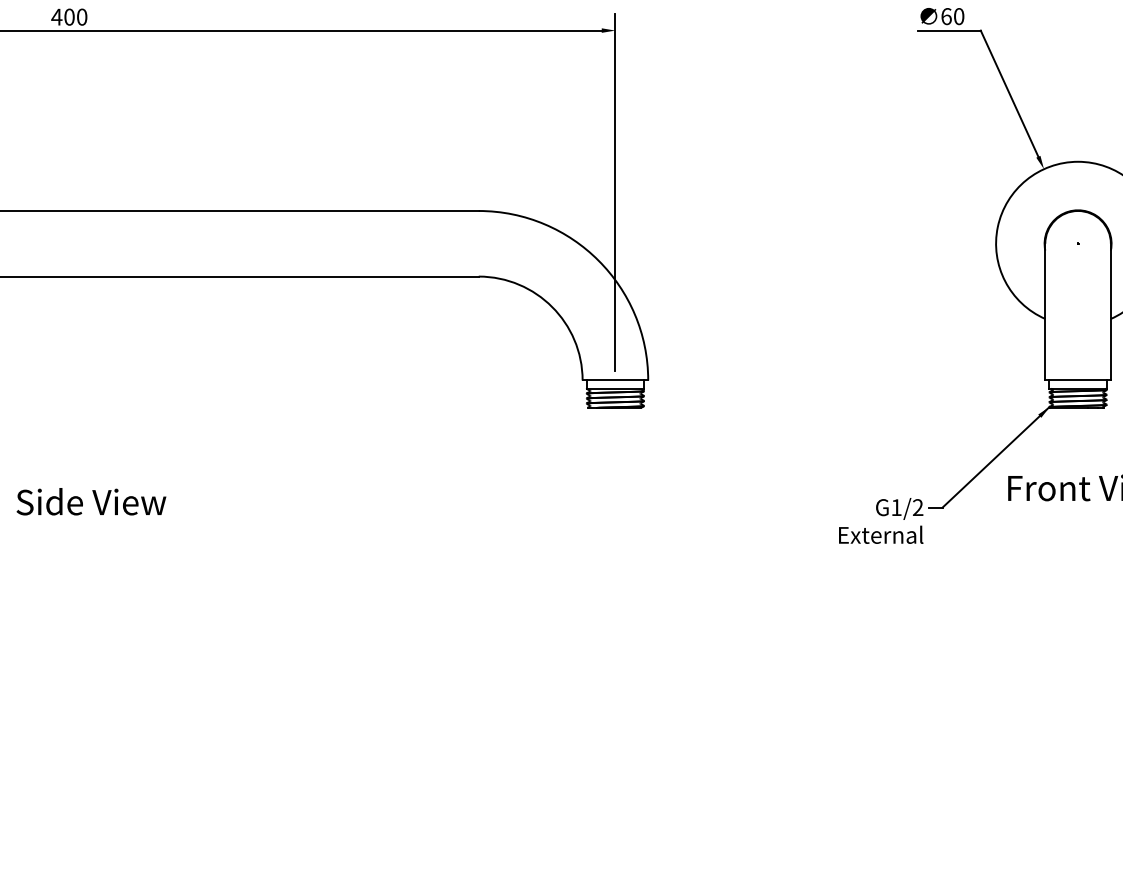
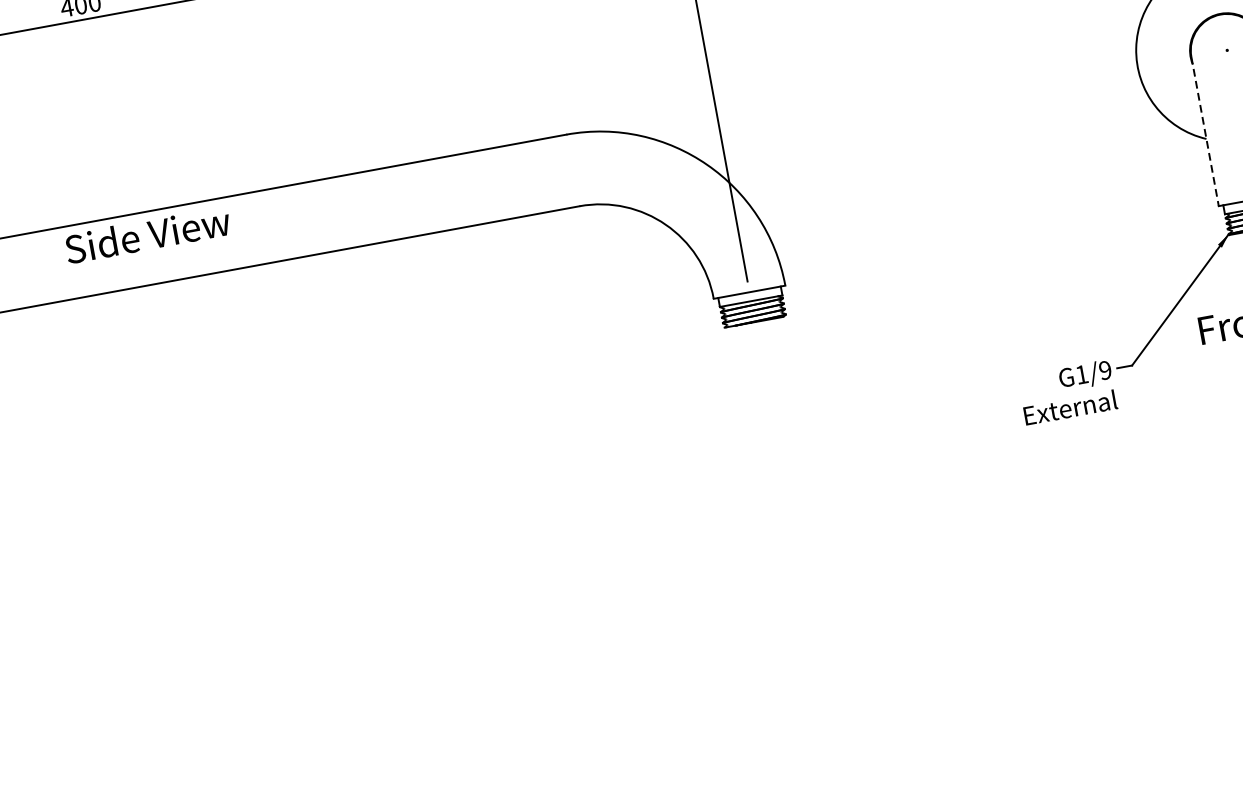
line: (1045, 312) -> (1205, 131), solid -> dashed
text: (91, 501) -> (147, 234), moved
text: (918, 507) -> (1105, 370), G1/2 -> G1/9

